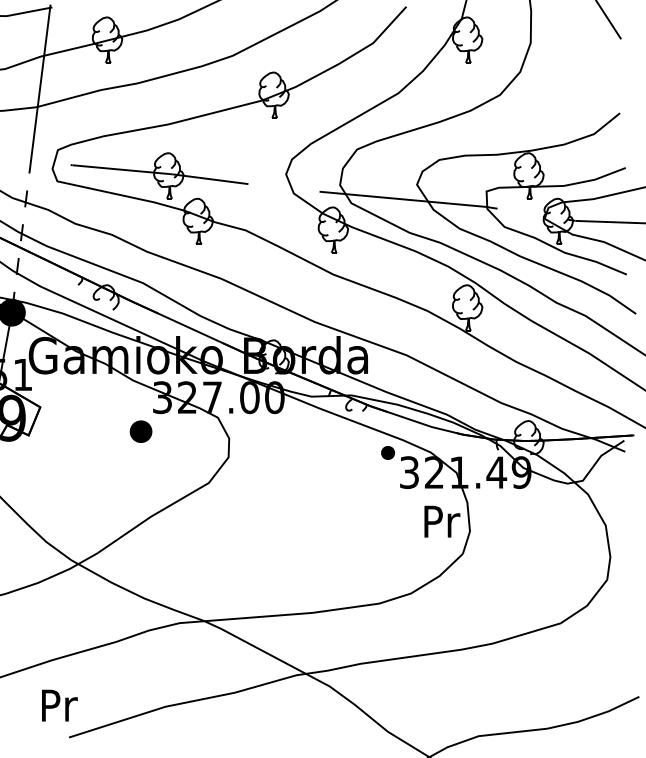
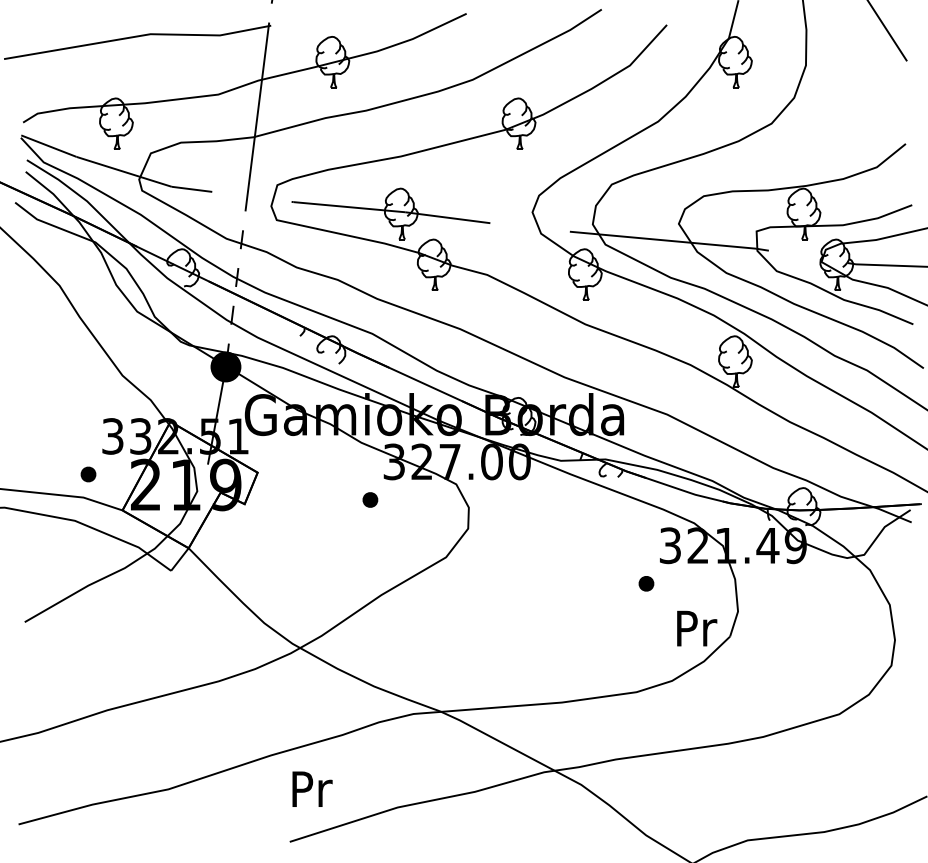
part: (141, 431) -> (370, 499), size x0.62
part: (388, 452) -> (646, 583), moved
text: (442, 521) -> (697, 628), moved
text: (59, 704) -> (312, 788), moved

